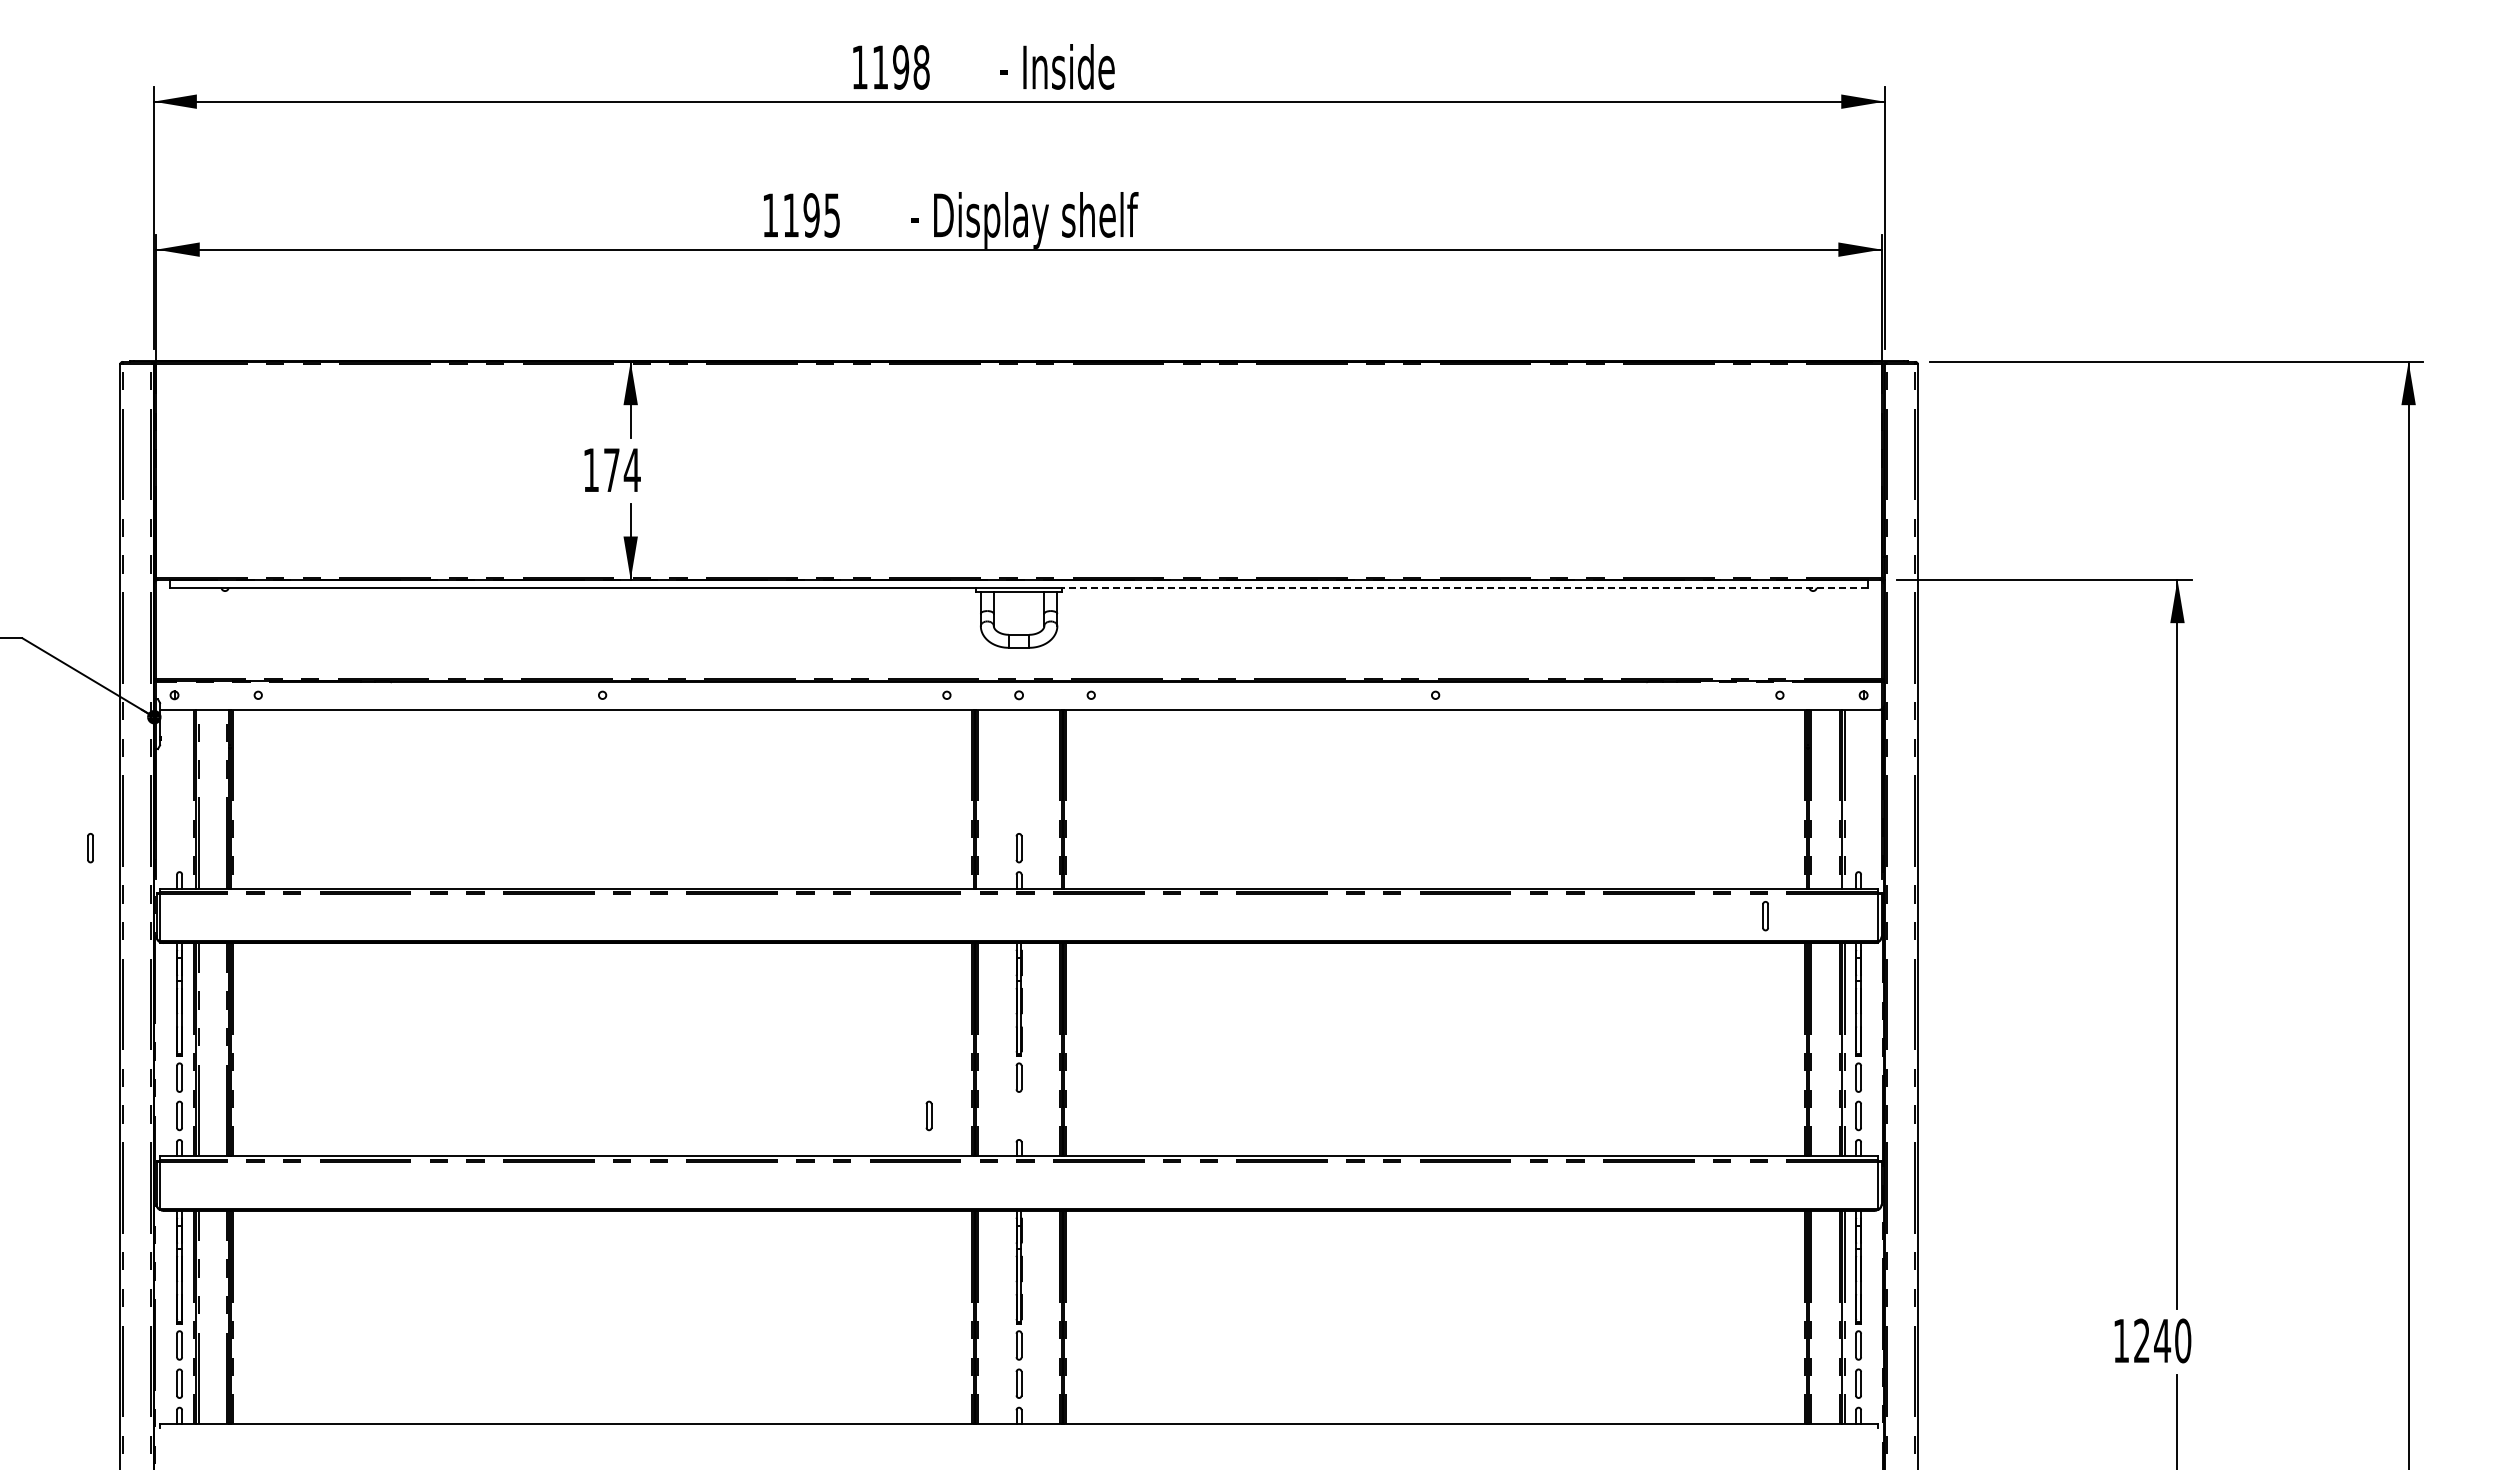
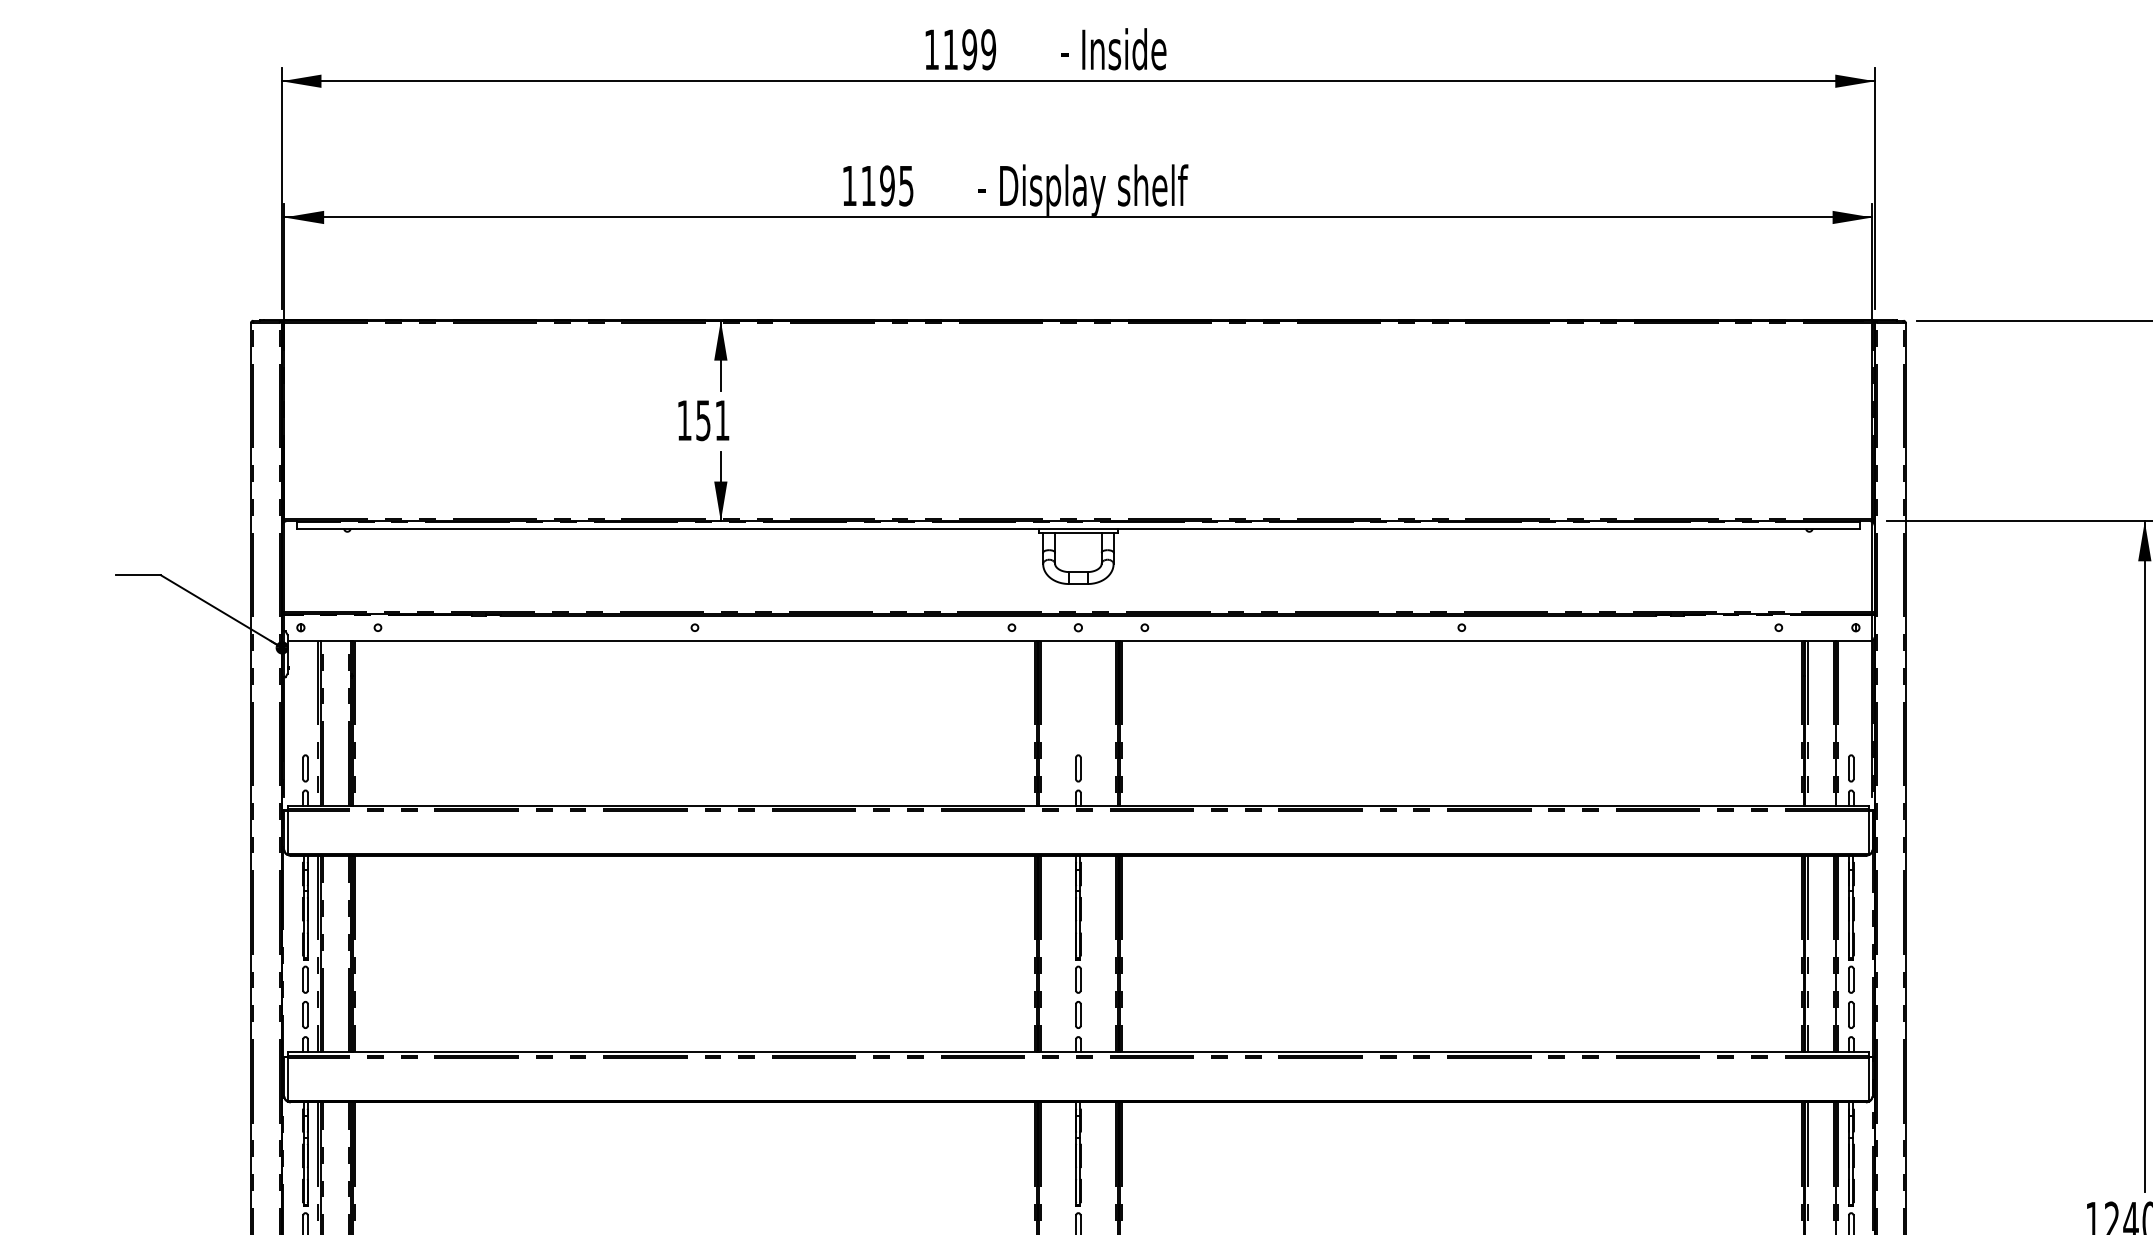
text: (921, 67) -> (988, 49), 1198 -> 1199
text: (622, 470) -> (713, 420), 174 -> 151
line: (1465, 587) -> (1489, 528), dashed -> solid
part: (90, 848) -> (305, 768), moved
part: (1765, 916) -> (1851, 768), moved
part: (928, 1115) -> (1077, 1014), moved

